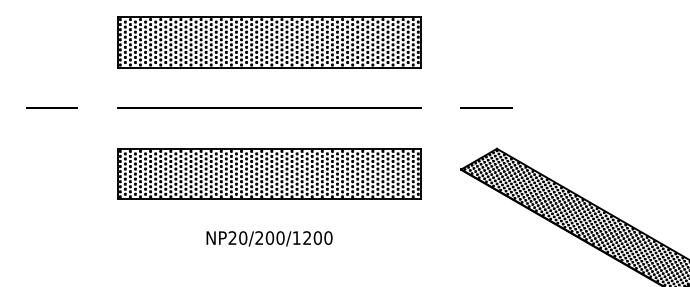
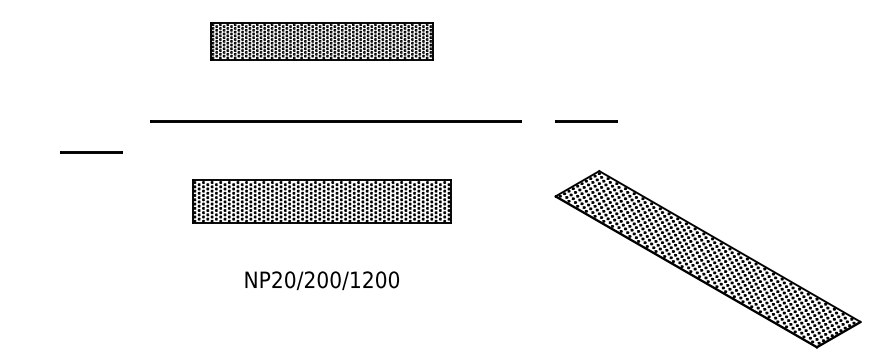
part: (268, 42) -> (321, 41), size x0.6
line: (52, 108) -> (91, 152), moved
line: (268, 108) -> (335, 121), moved
part: (268, 173) -> (321, 201), size x0.7

